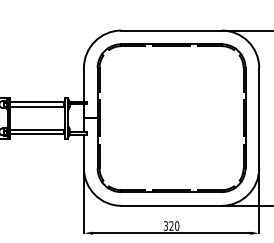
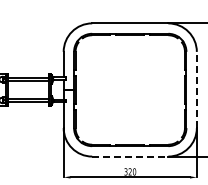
line: (258, 117) -> (196, 89), solid -> dashed
line: (171, 205) -> (130, 156), solid -> dashed

